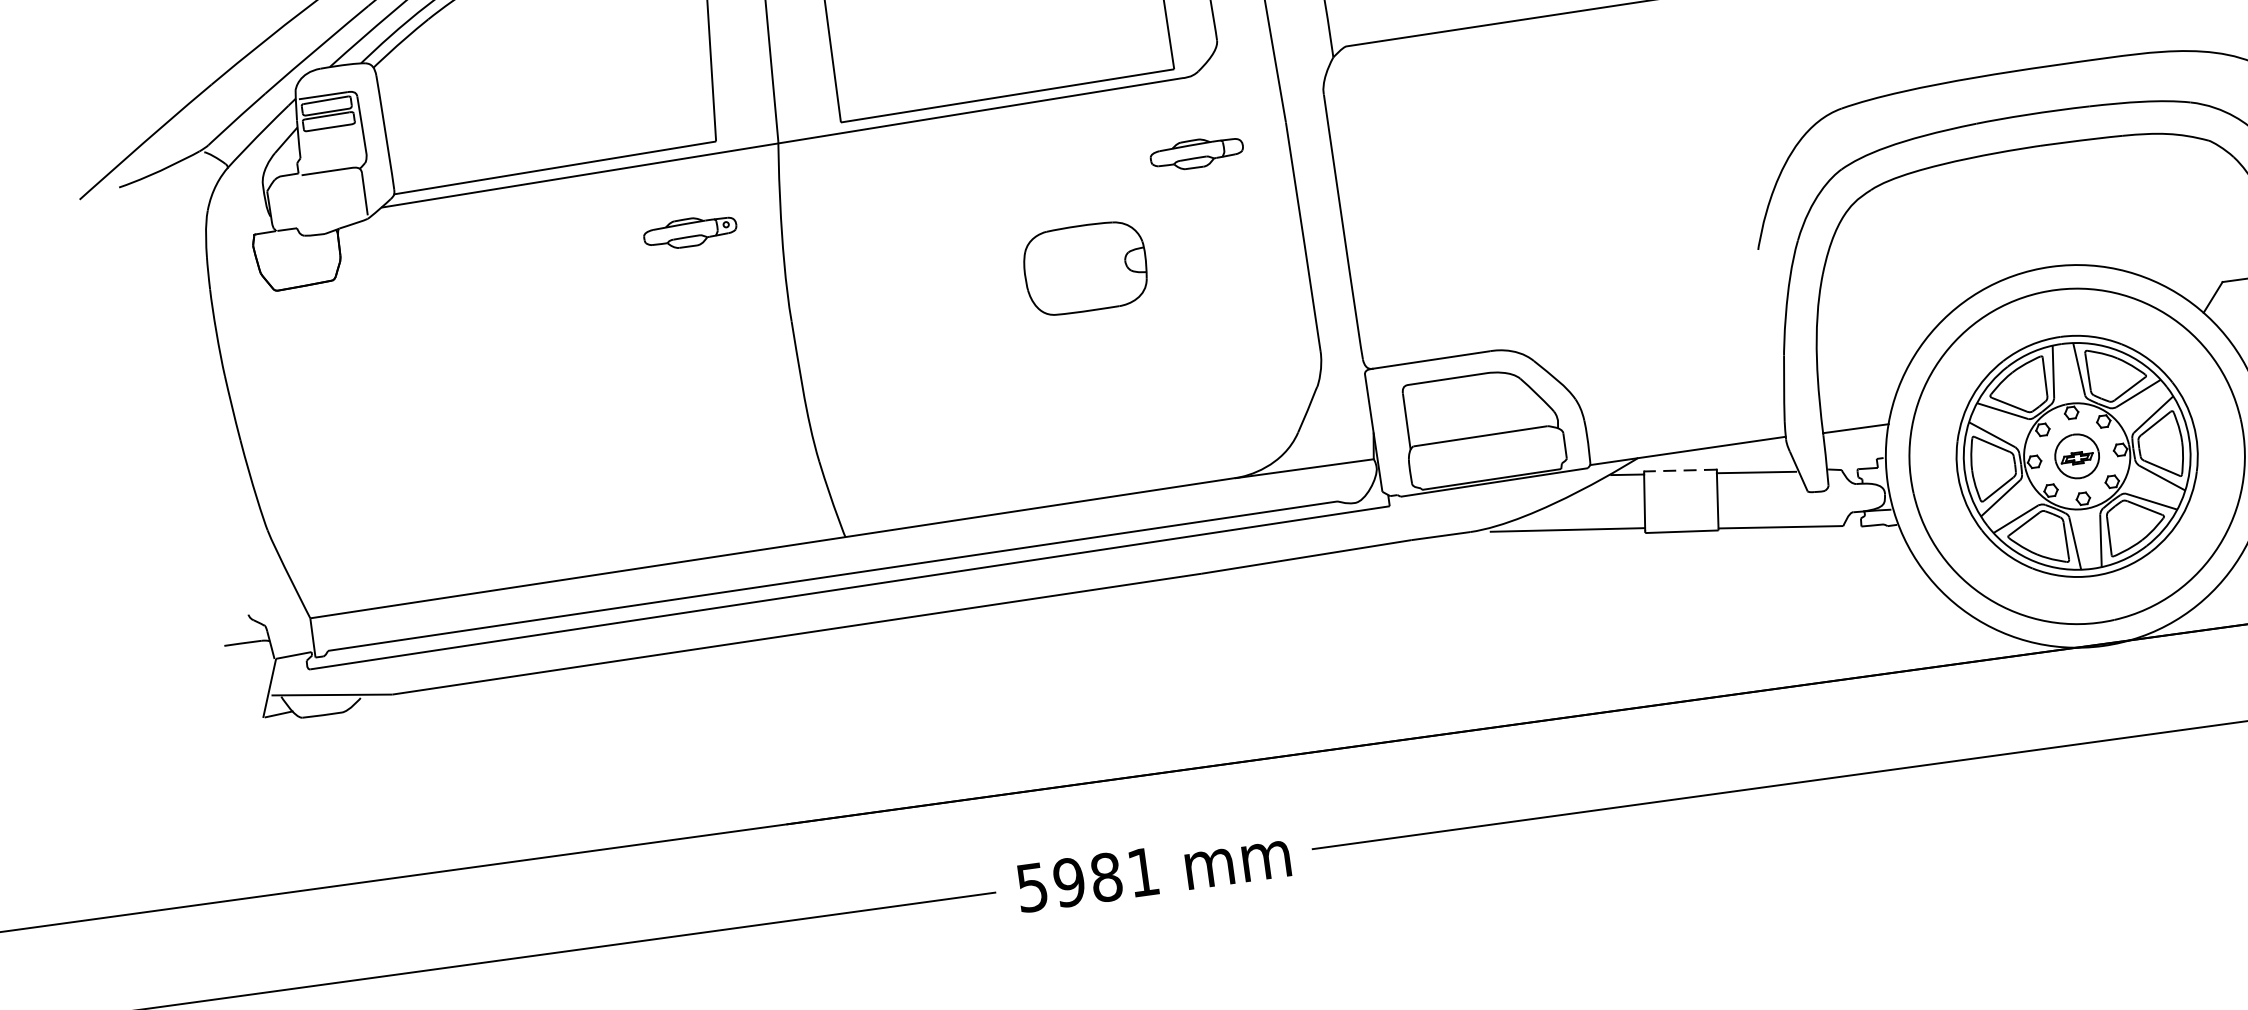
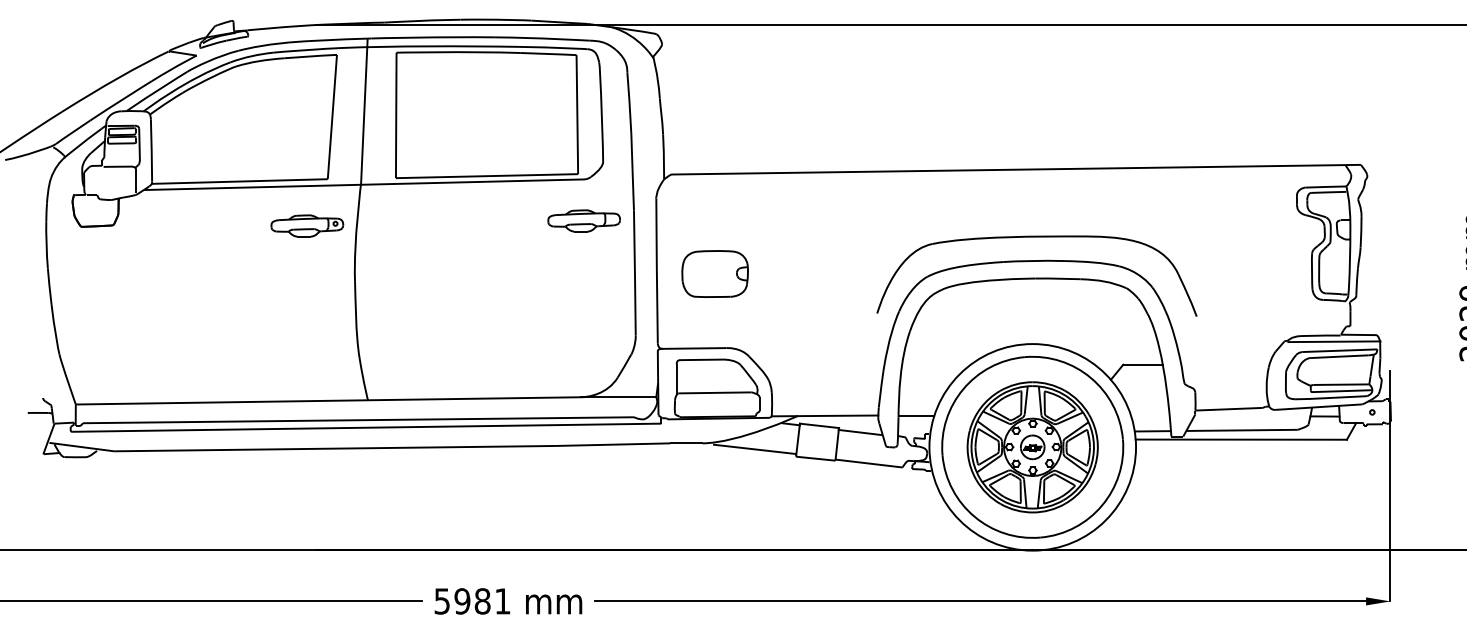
part: (1195, 153) -> (583, 220), size x1.43
part: (690, 231) -> (307, 225), size x1.43
part: (1084, 267) -> (714, 273), moved
line: (1680, 469) -> (819, 425), dashed -> solid

